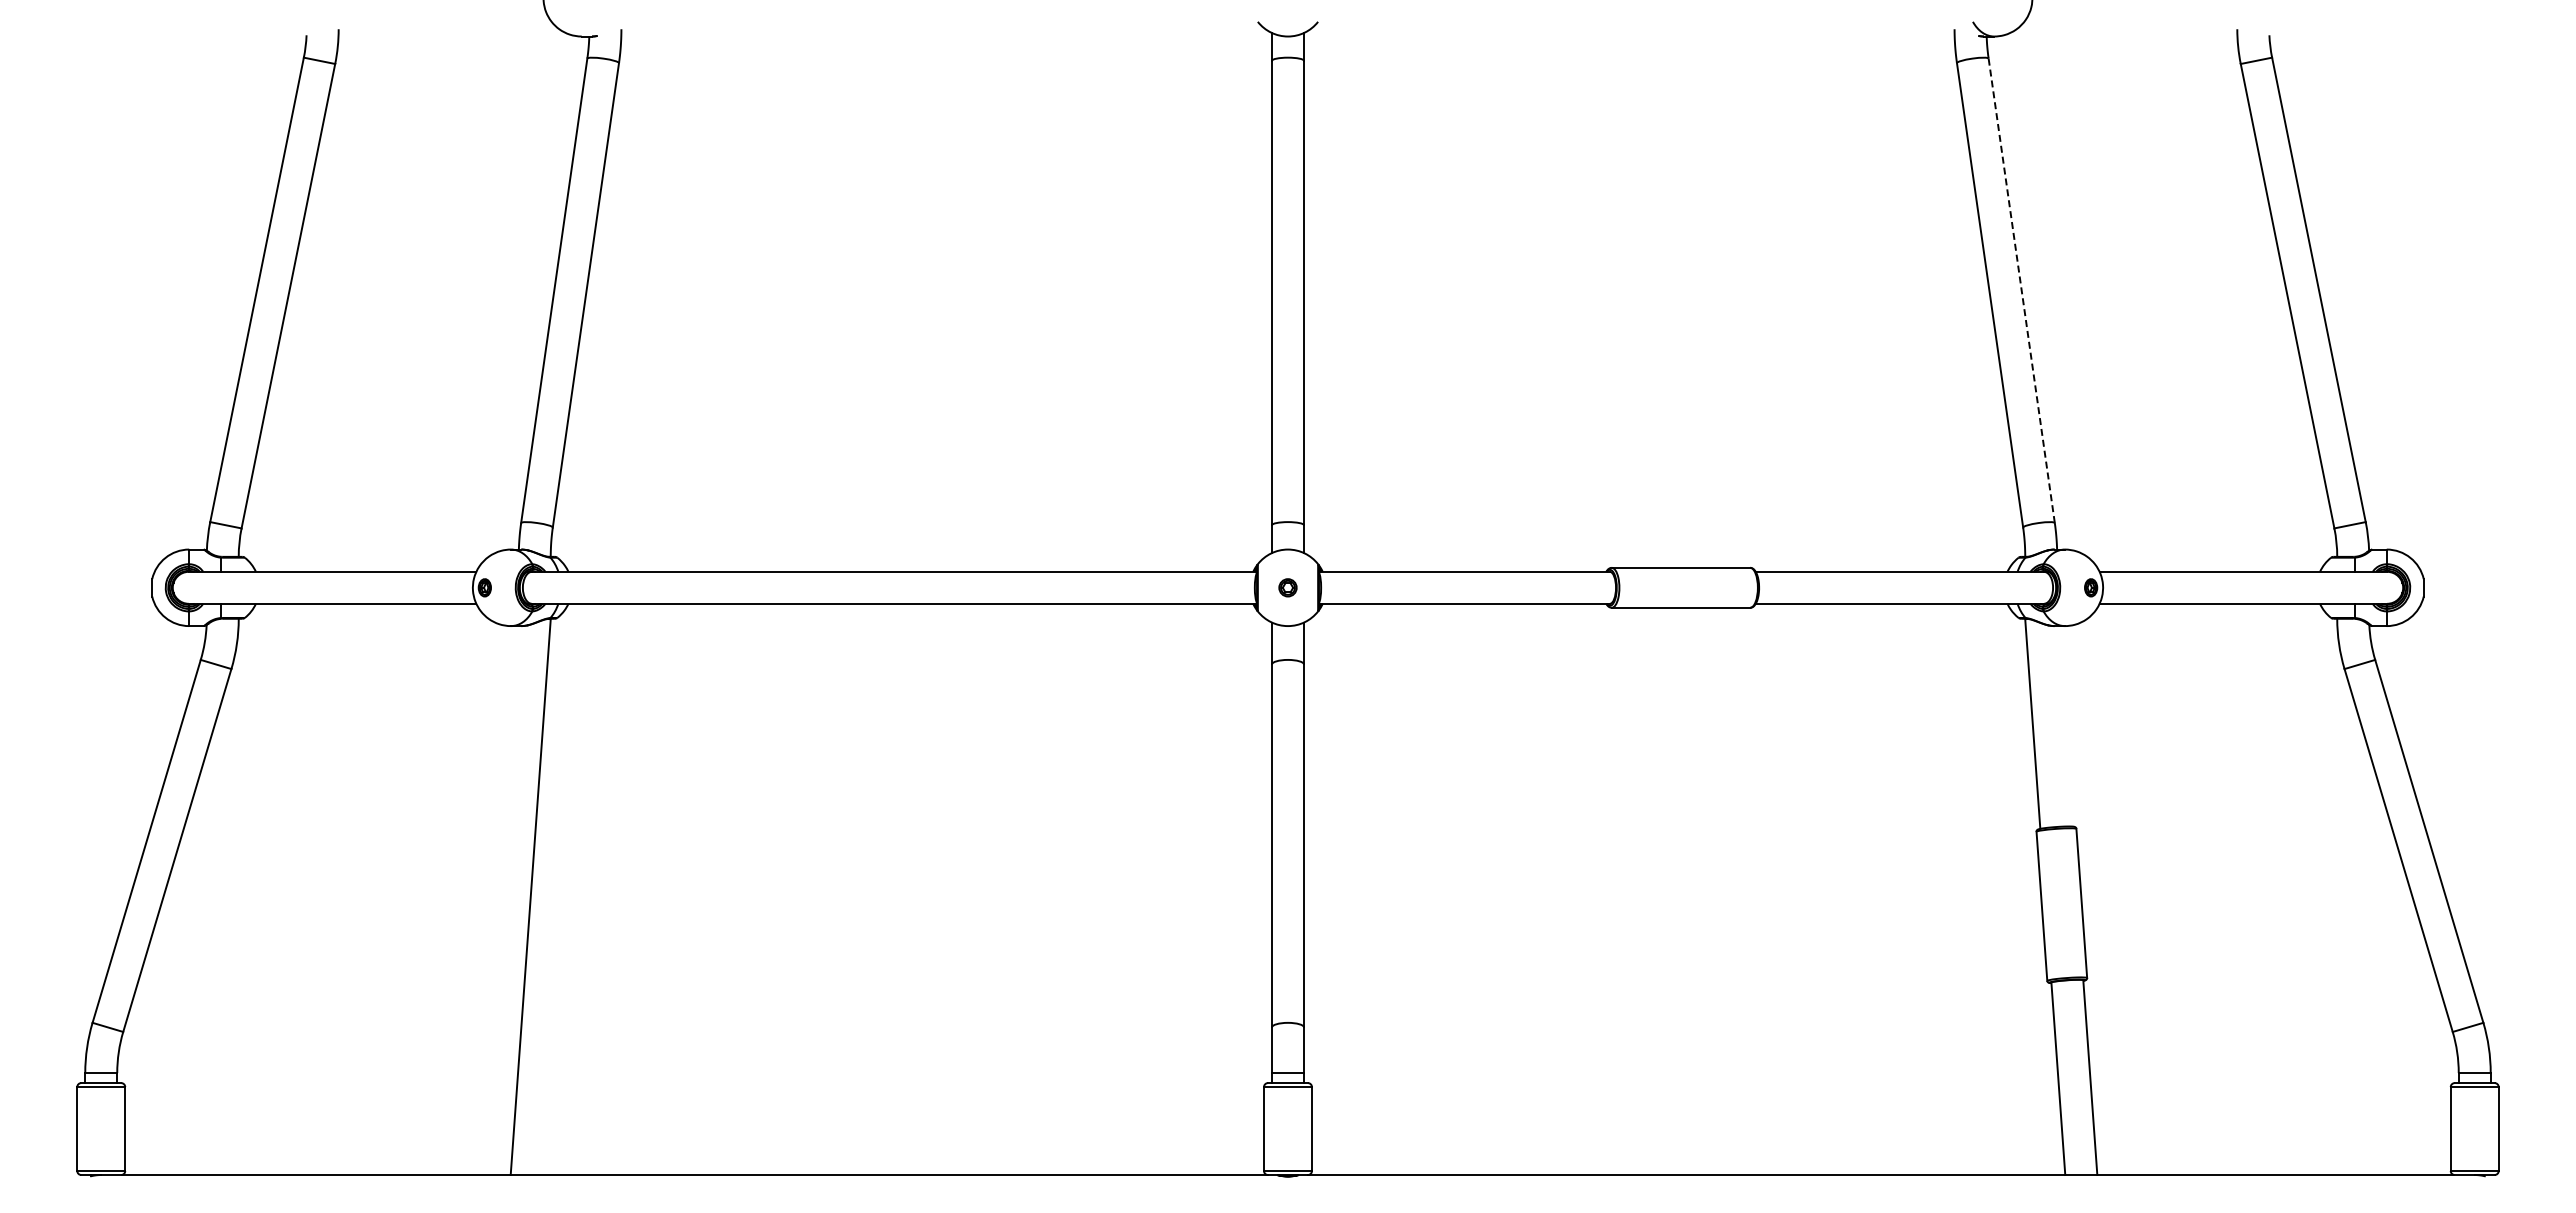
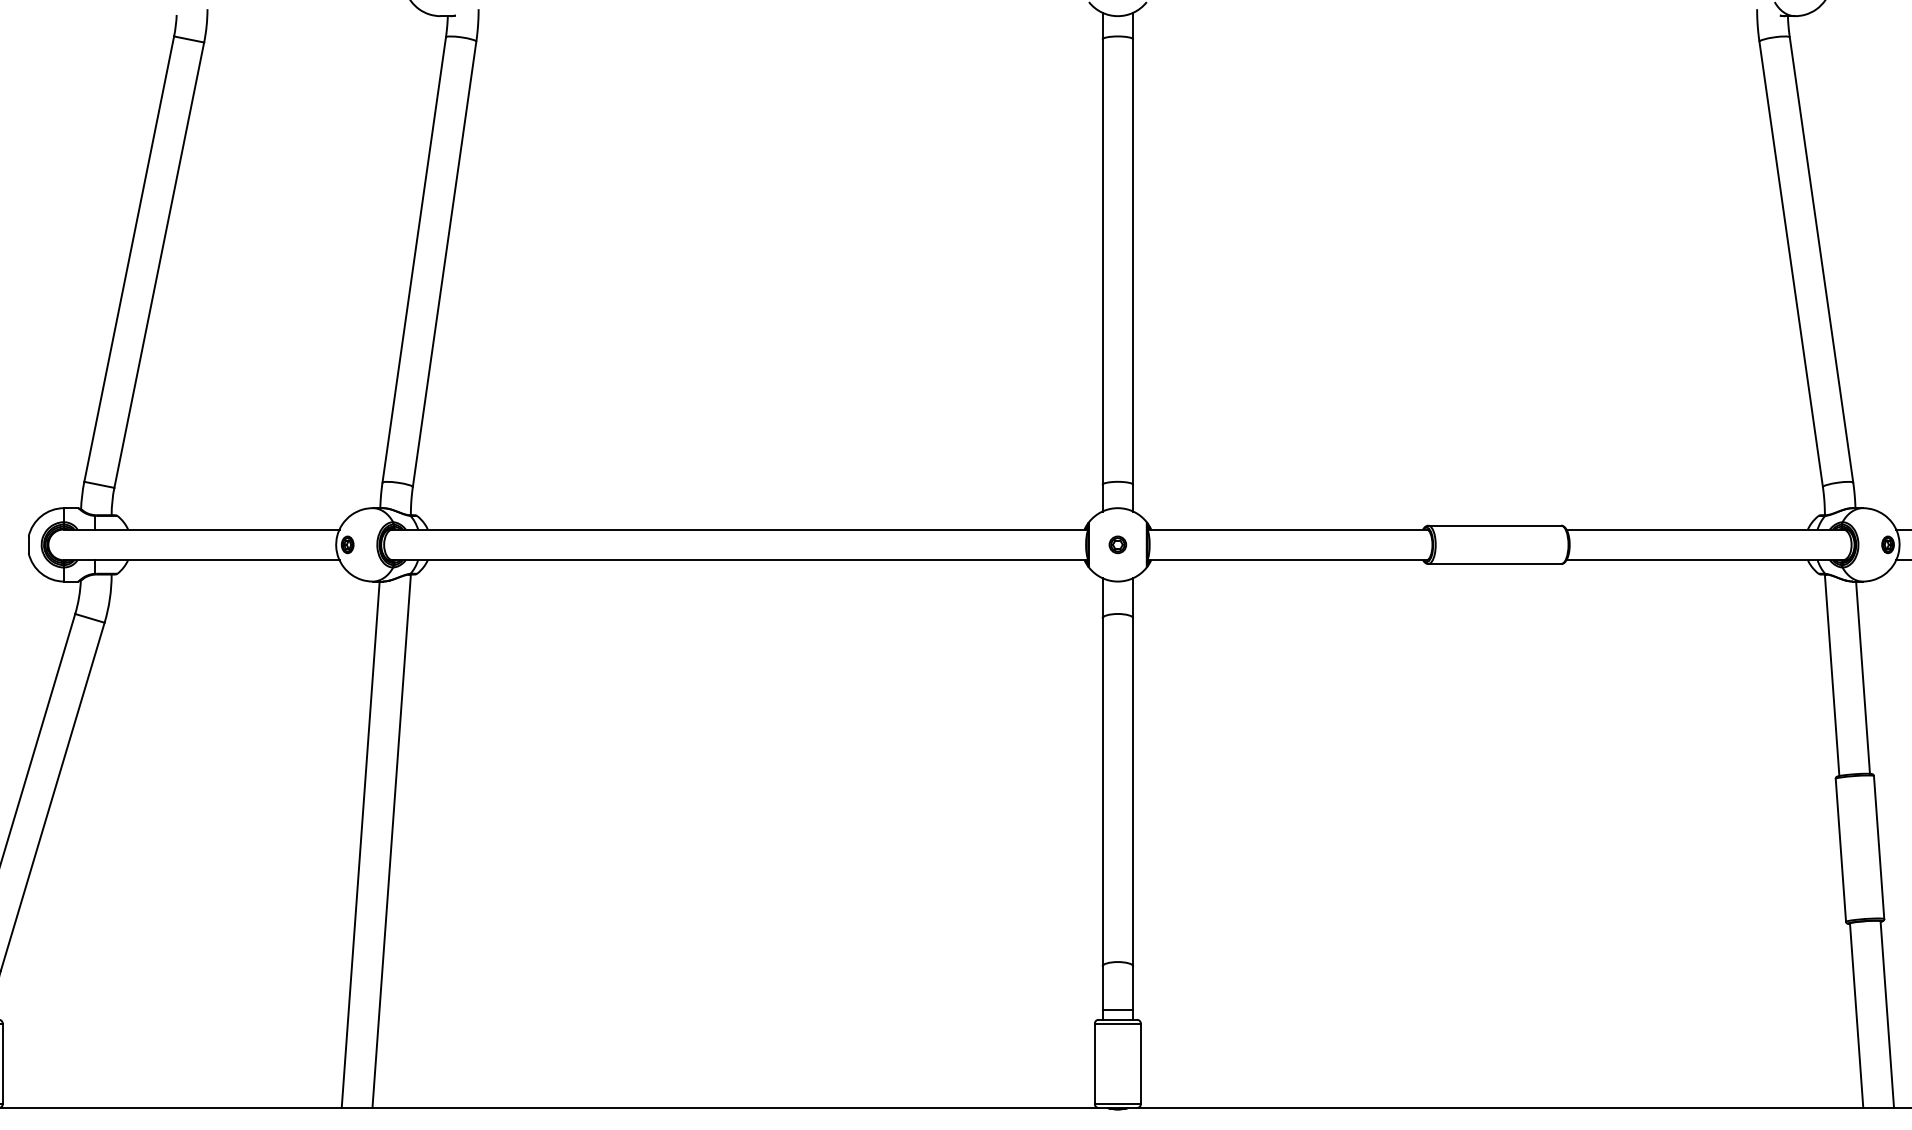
line: (2021, 290) -> (1821, 259), dashed -> solid
line: (2064, 726) -> (1862, 677), added
line: (498, 900) -> (360, 844), added

